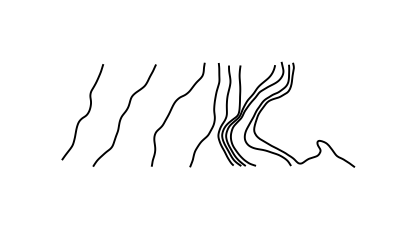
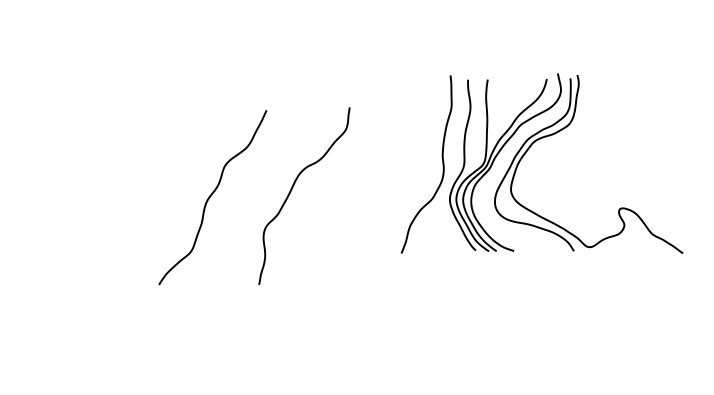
part: (265, 106) -> (530, 149), moved
curve: (85, 114) -> (146, 195), removed

